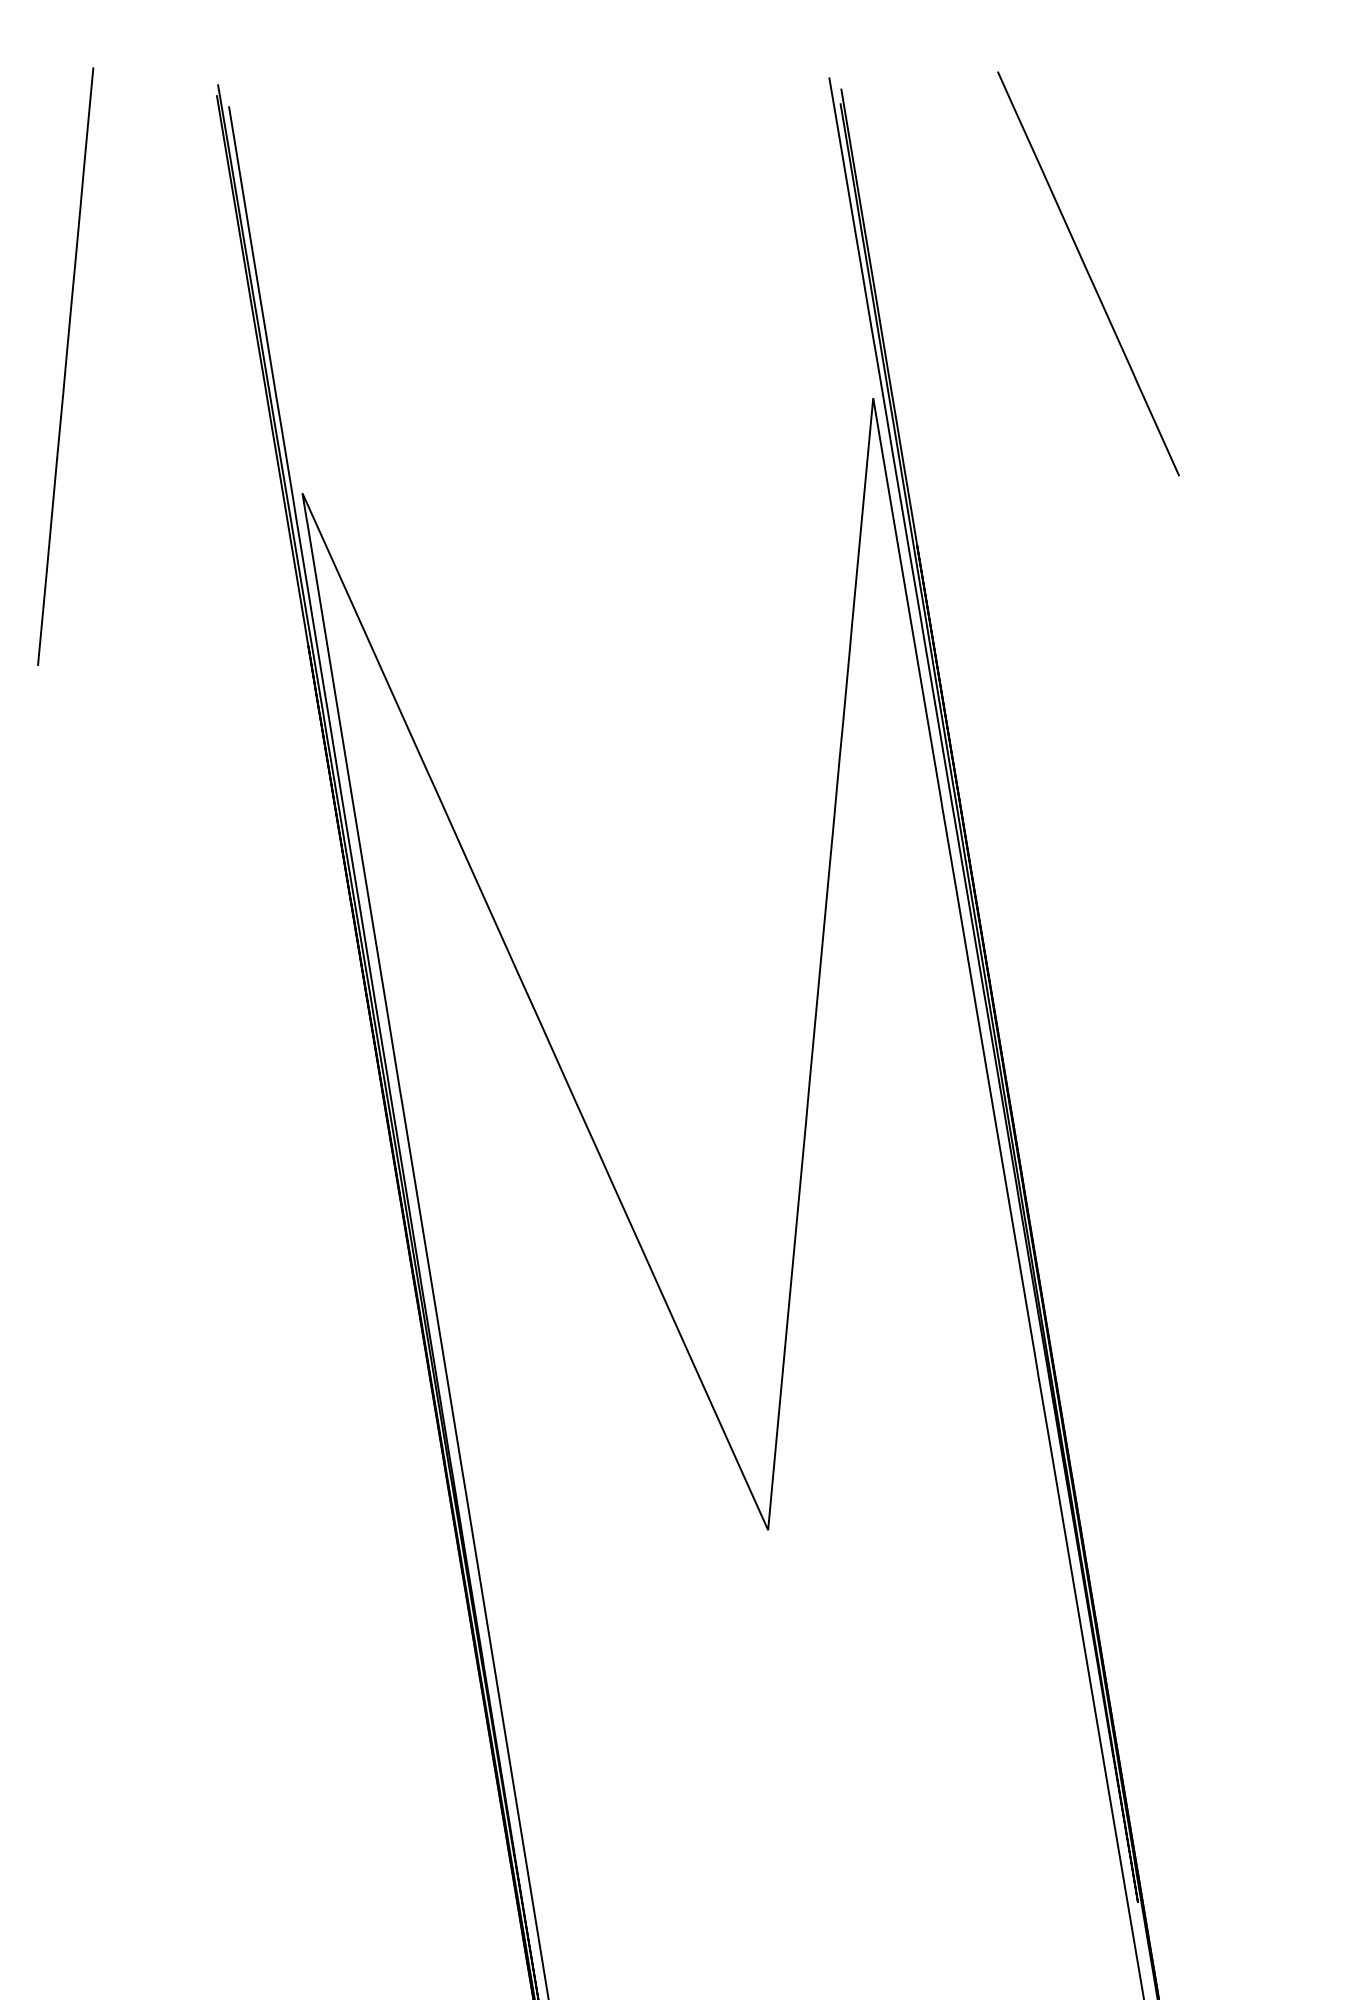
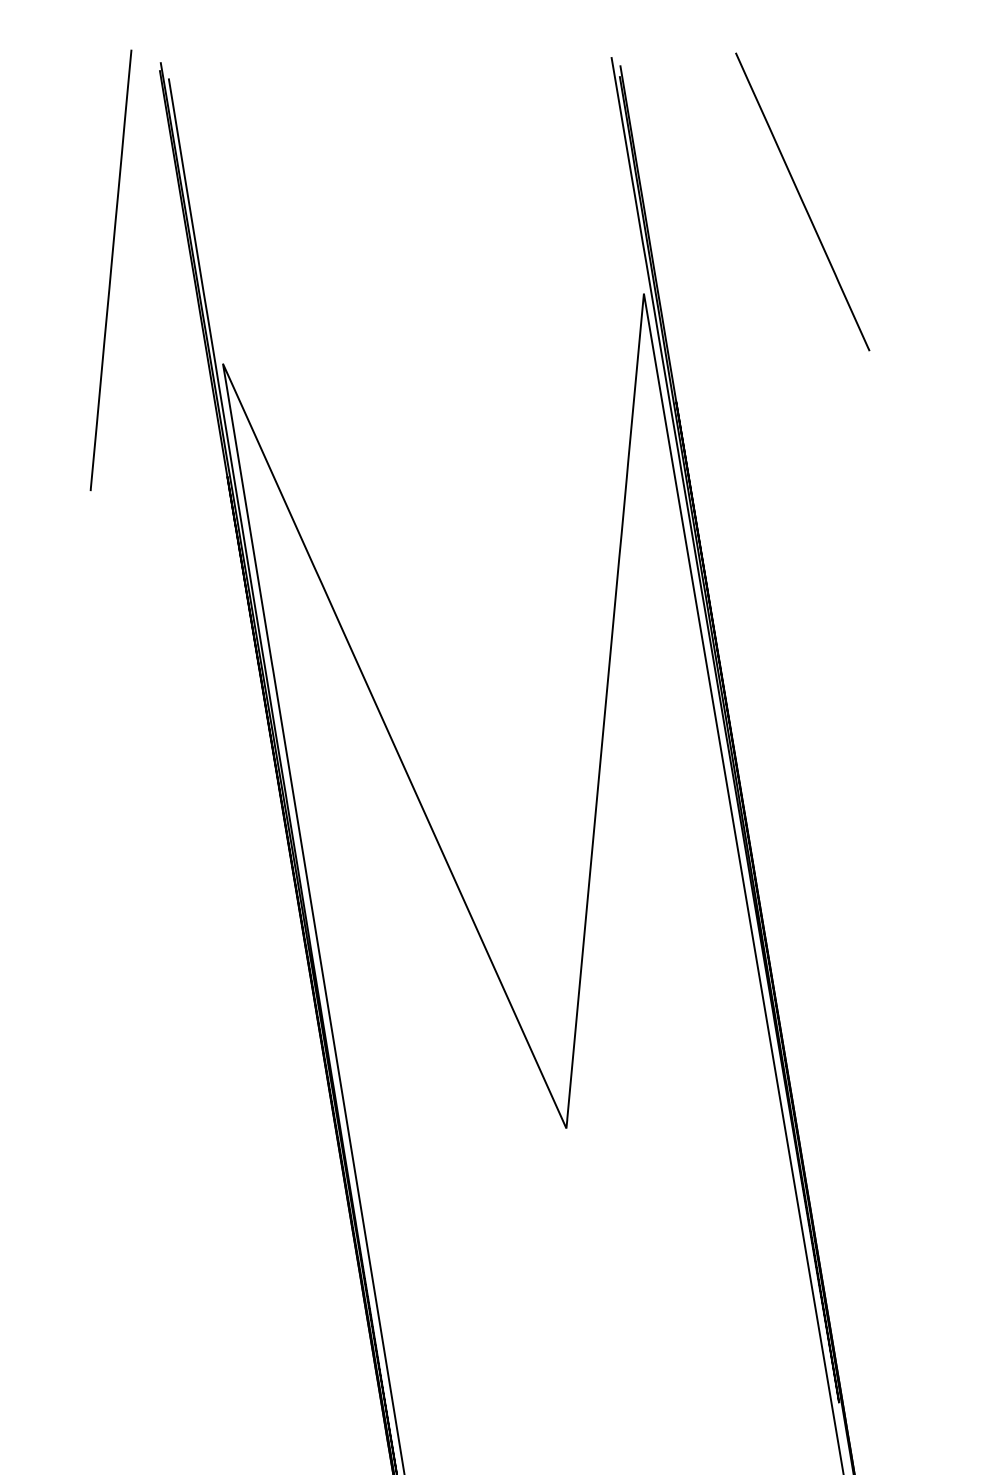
line: (65, 366) -> (110, 270), moved

